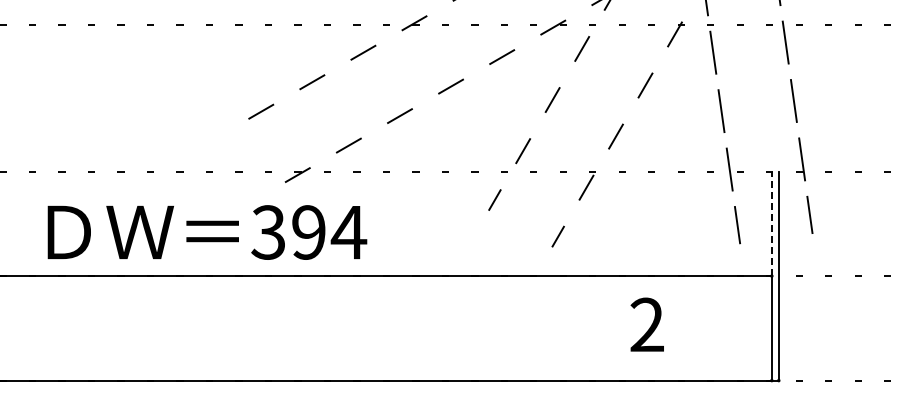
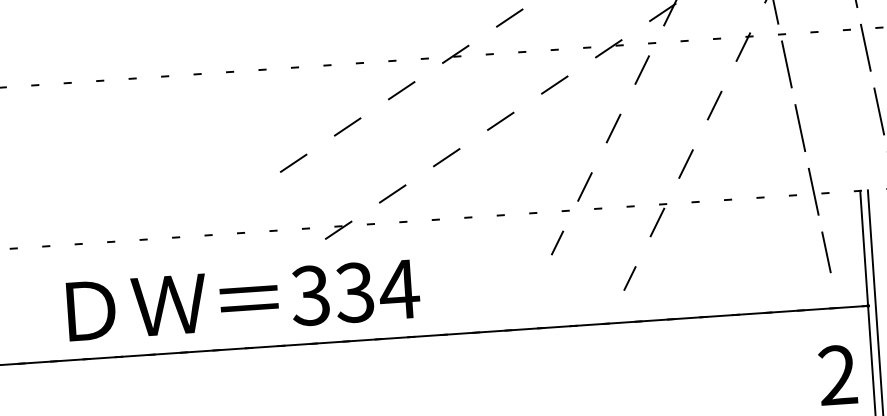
line: (771, 223) -> (863, 248), dashed -> solid
text: (308, 232) -> (354, 292), 394 -> 334
text: (646, 324) -> (837, 374), moved

